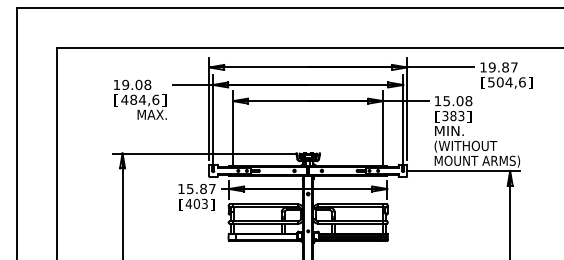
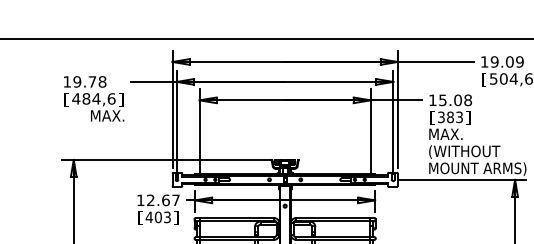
text: (509, 67) -> (514, 62), 19.87 -> 19.09
text: (138, 84) -> (91, 81), 19.08 -> 19.78
text: (448, 130) -> (444, 133), MIN. -> MAX.
text: (197, 188) -> (159, 199), 15.87 -> 12.67

